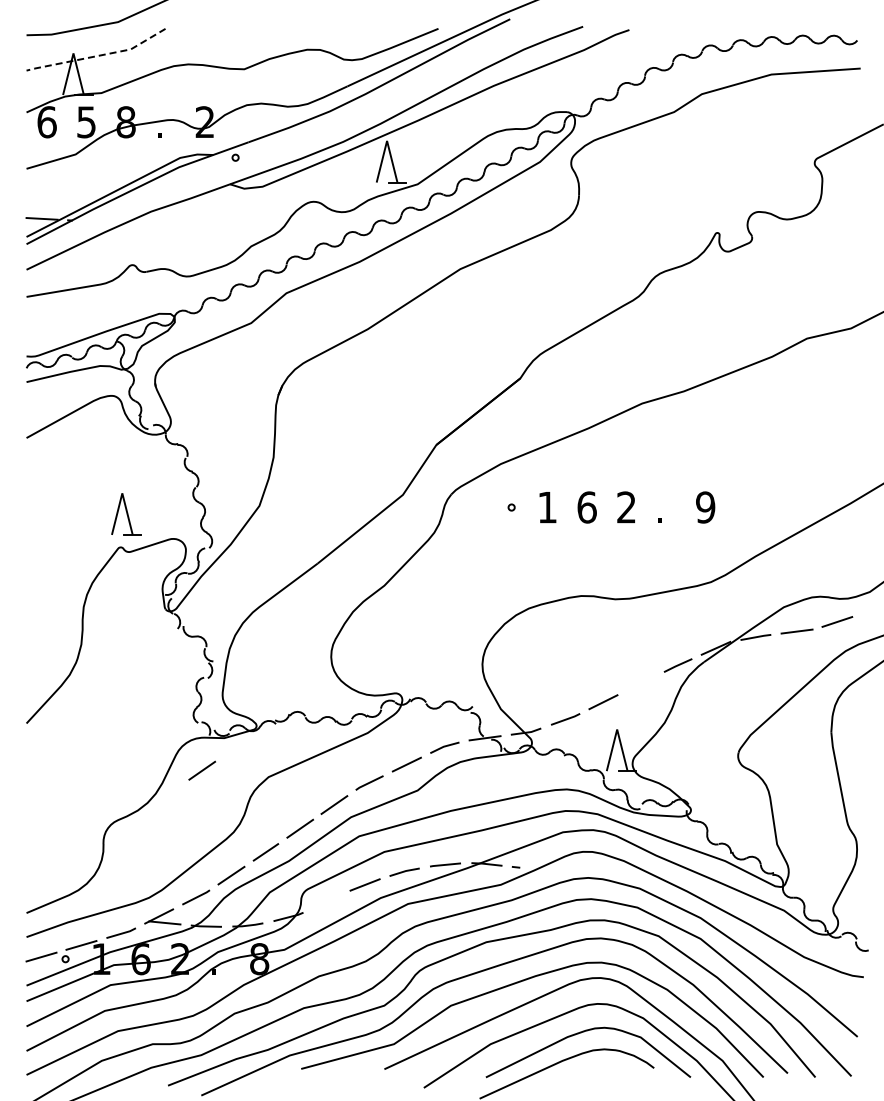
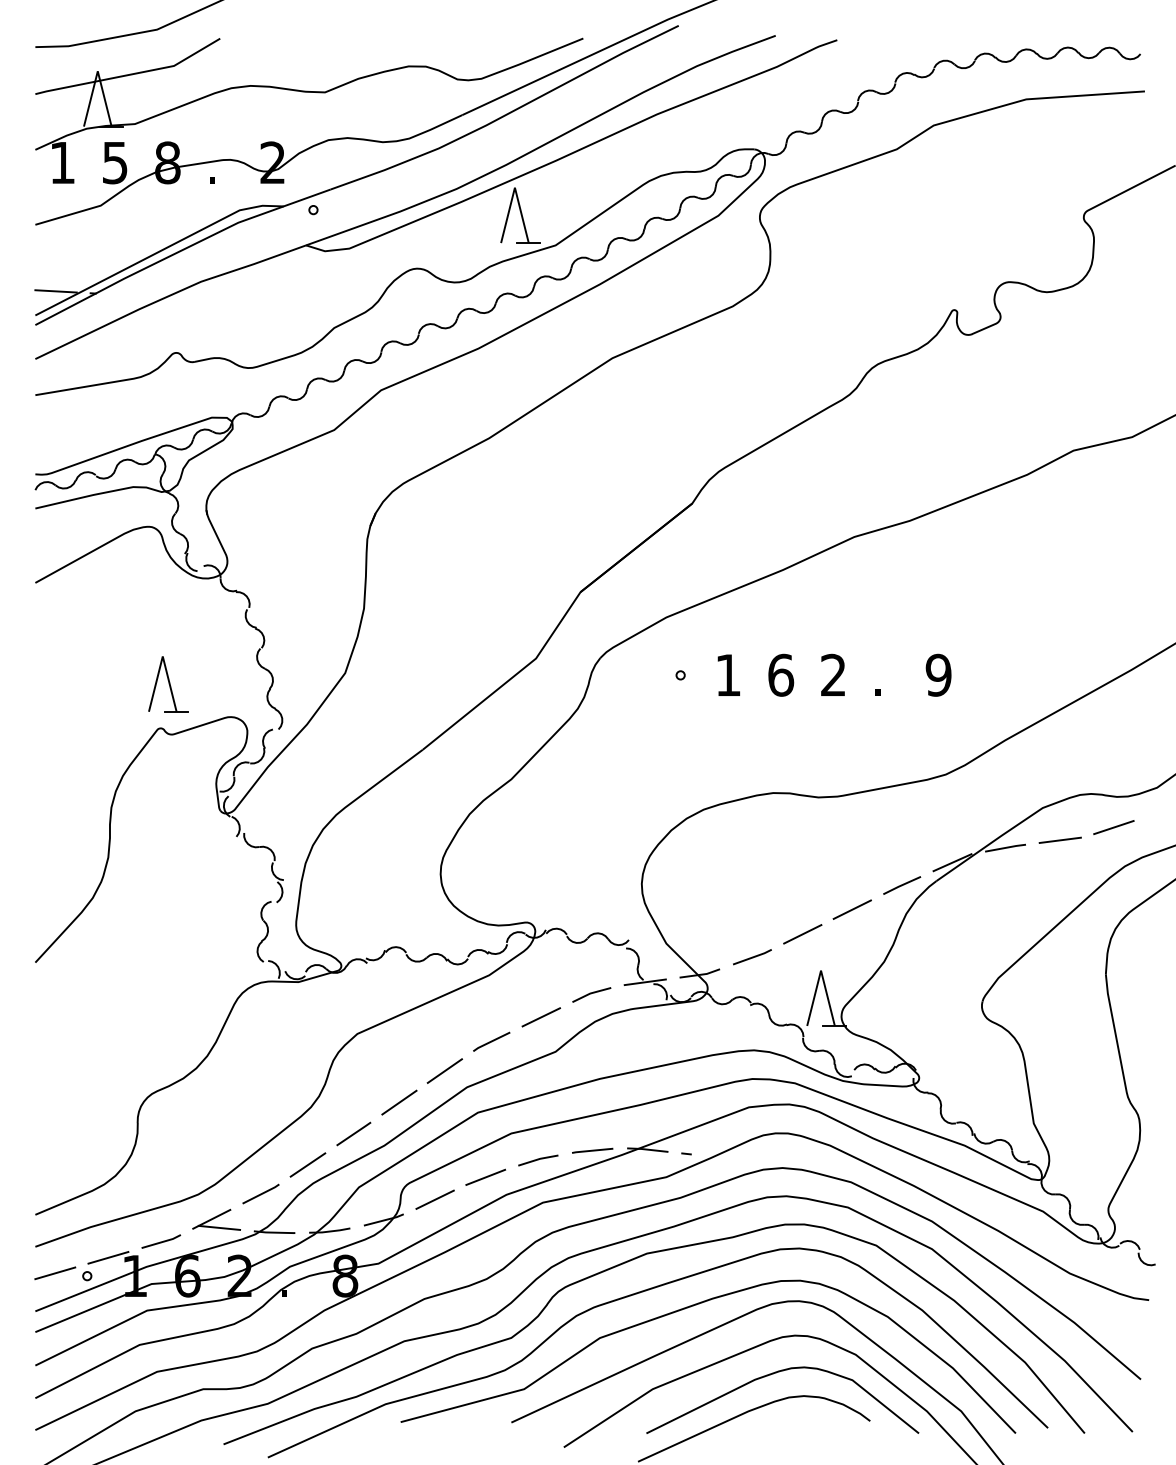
line: (98, 55) -> (131, 74), dashed -> solid
text: (46, 122) -> (61, 163), 6 -> 1
line: (640, 683) -> (852, 909), added
line: (201, 770) -> (268, 1025), removed
line: (327, 901) -> (435, 1199), added

